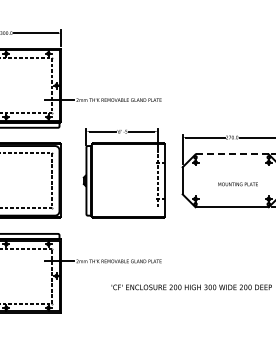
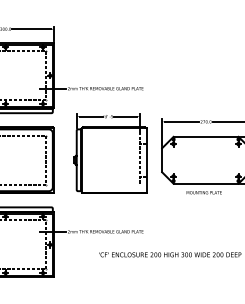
line: (232, 154) -> (206, 136), dashed -> solid
text: (237, 184) -> (203, 192), moved

